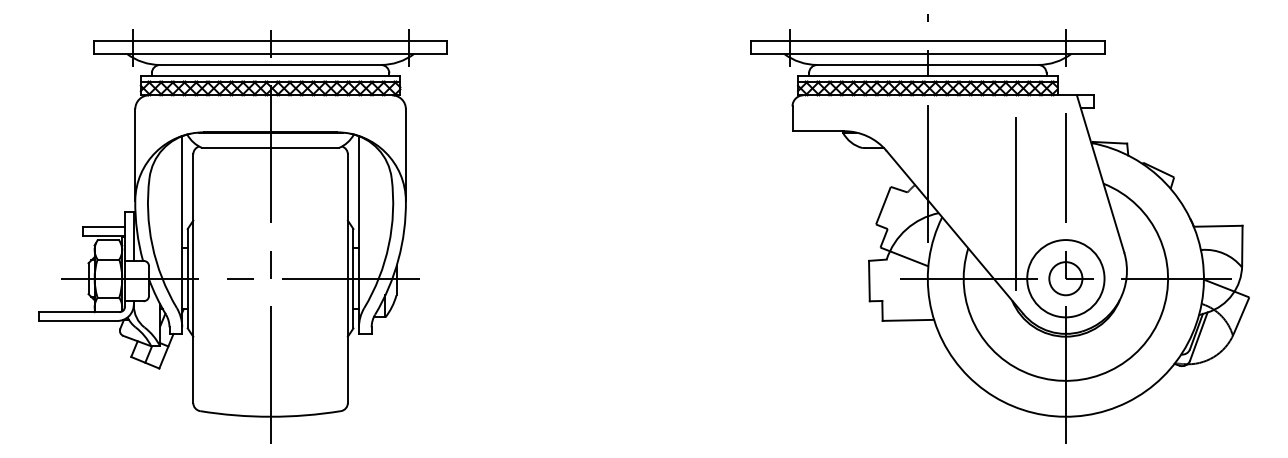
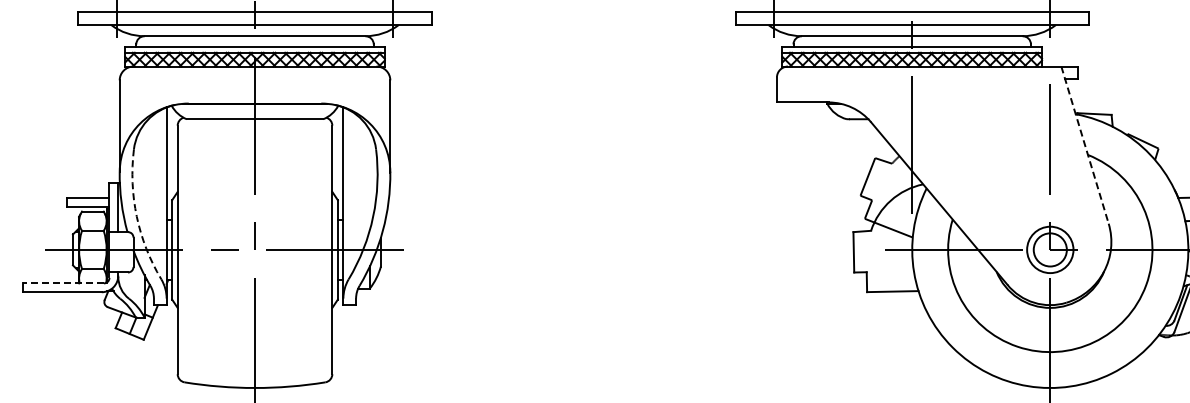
line: (1100, 174) -> (1084, 145), solid -> dashed
line: (1016, 203) -> (1000, 174), removed
arc: (152, 245) -> (136, 216), solid -> dashed
circle: (1065, 278) -> (1049, 249), size x0.6
line: (78, 312) -> (62, 283), solid -> dashed

